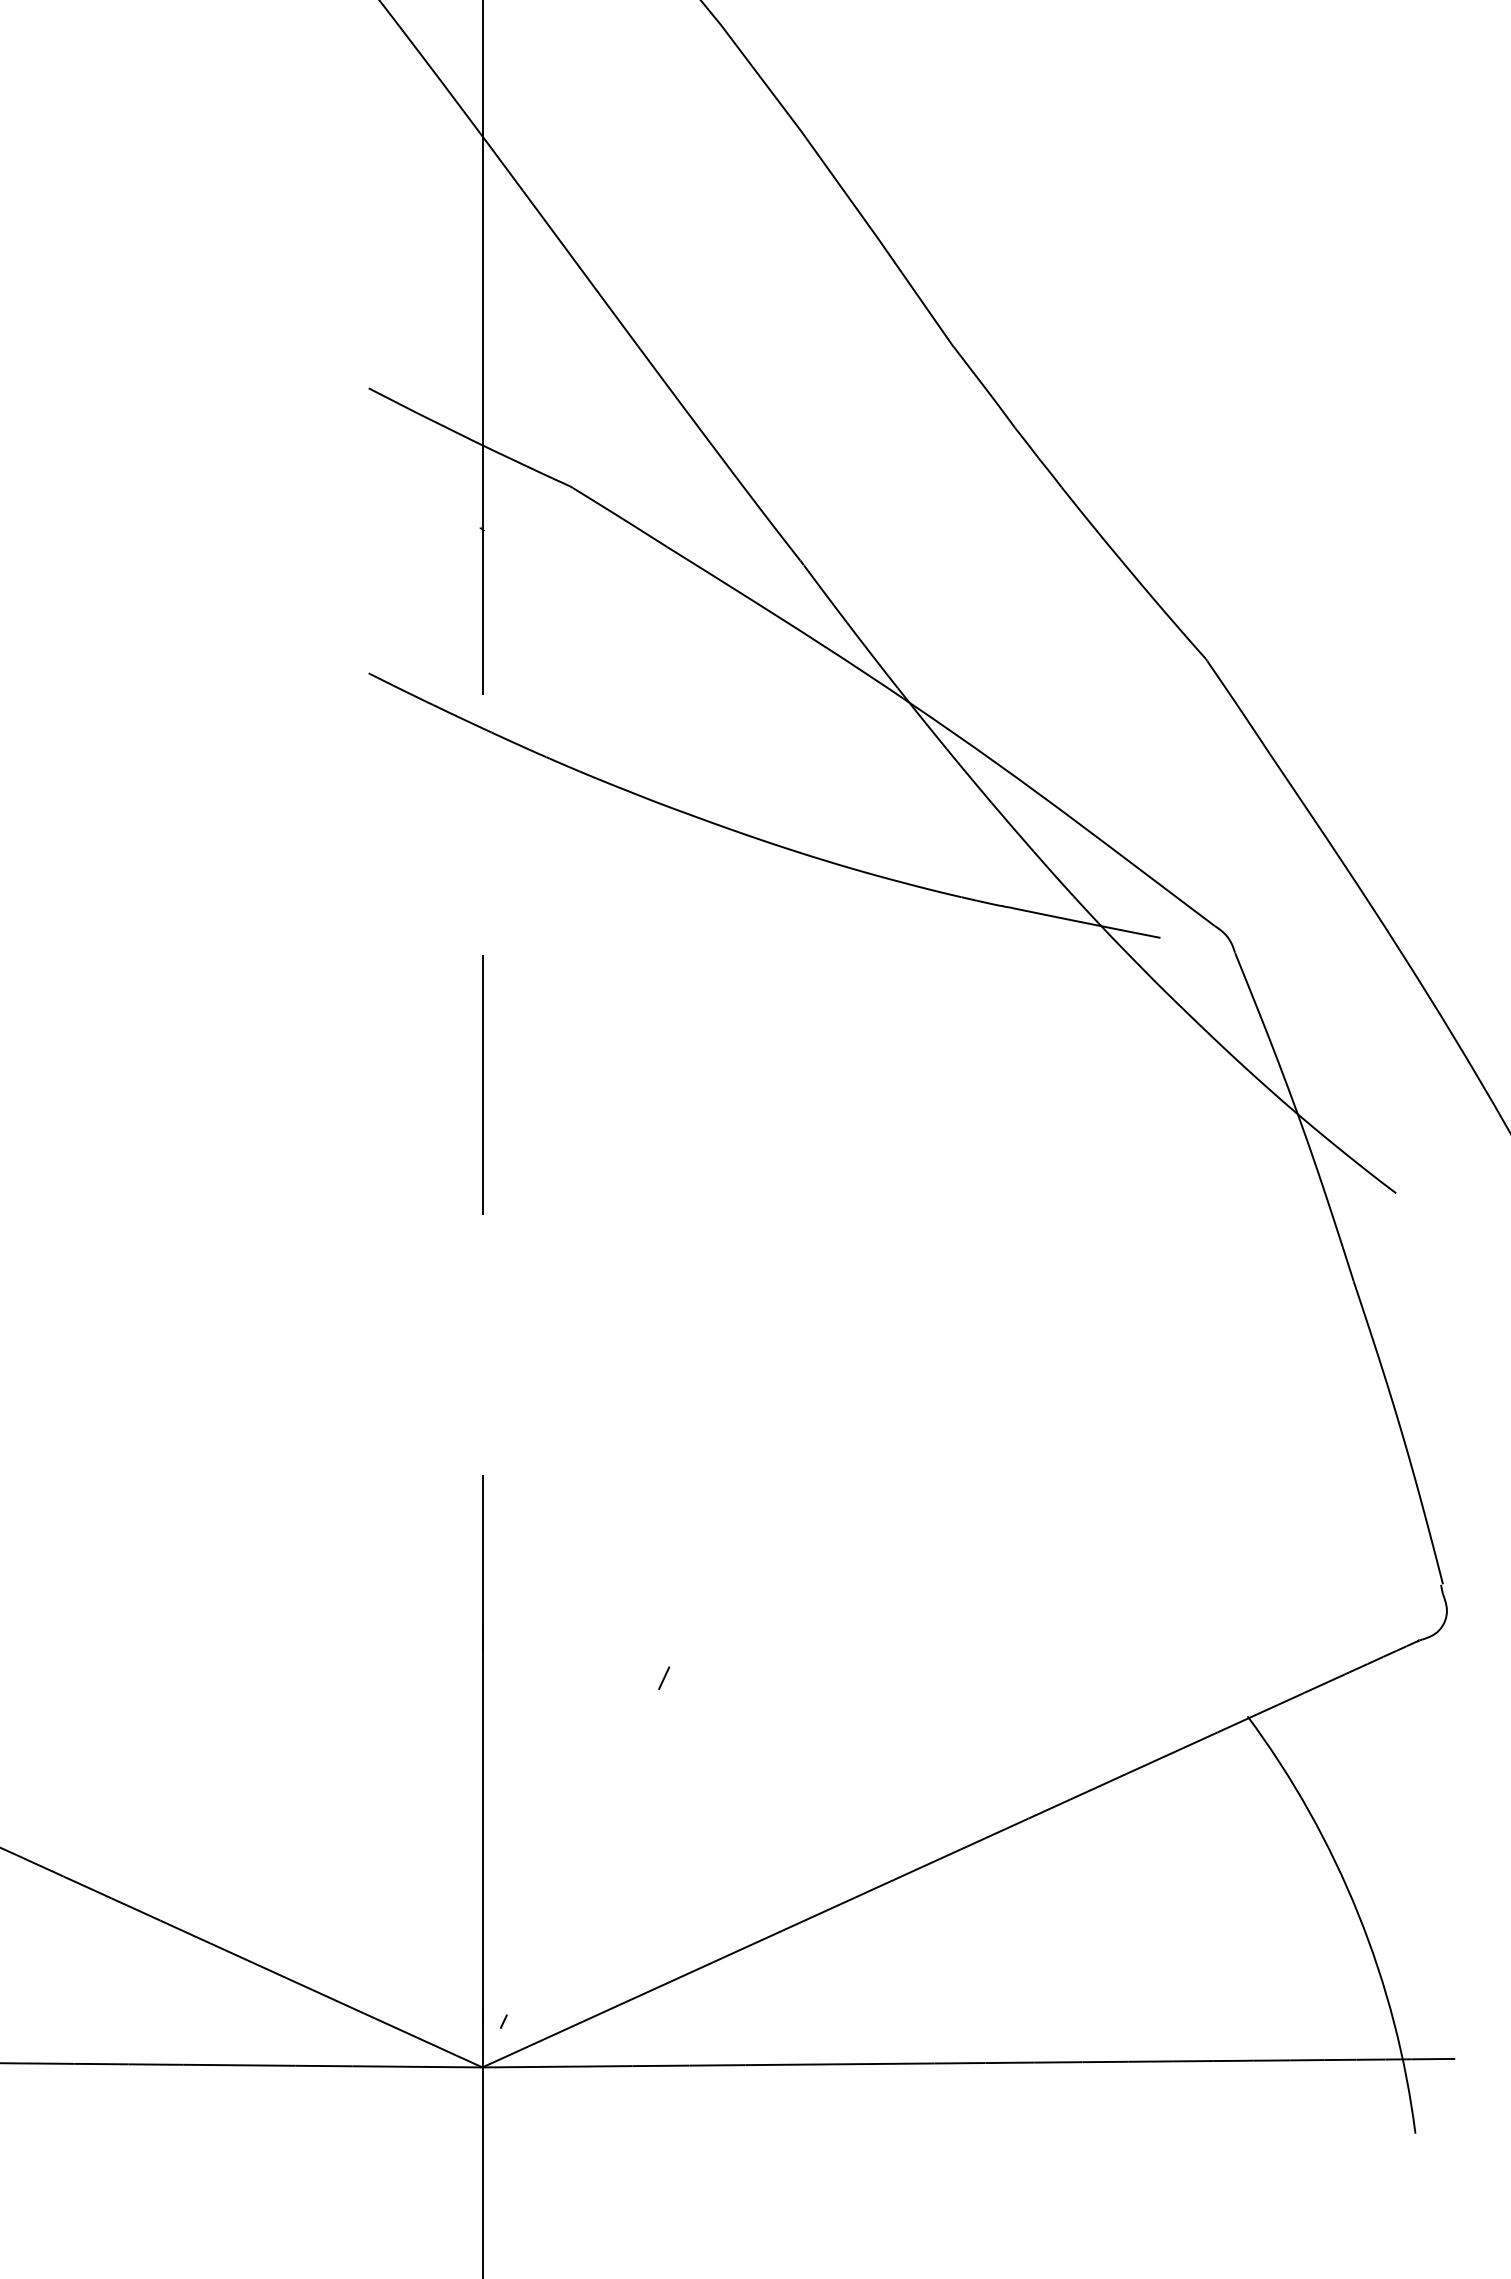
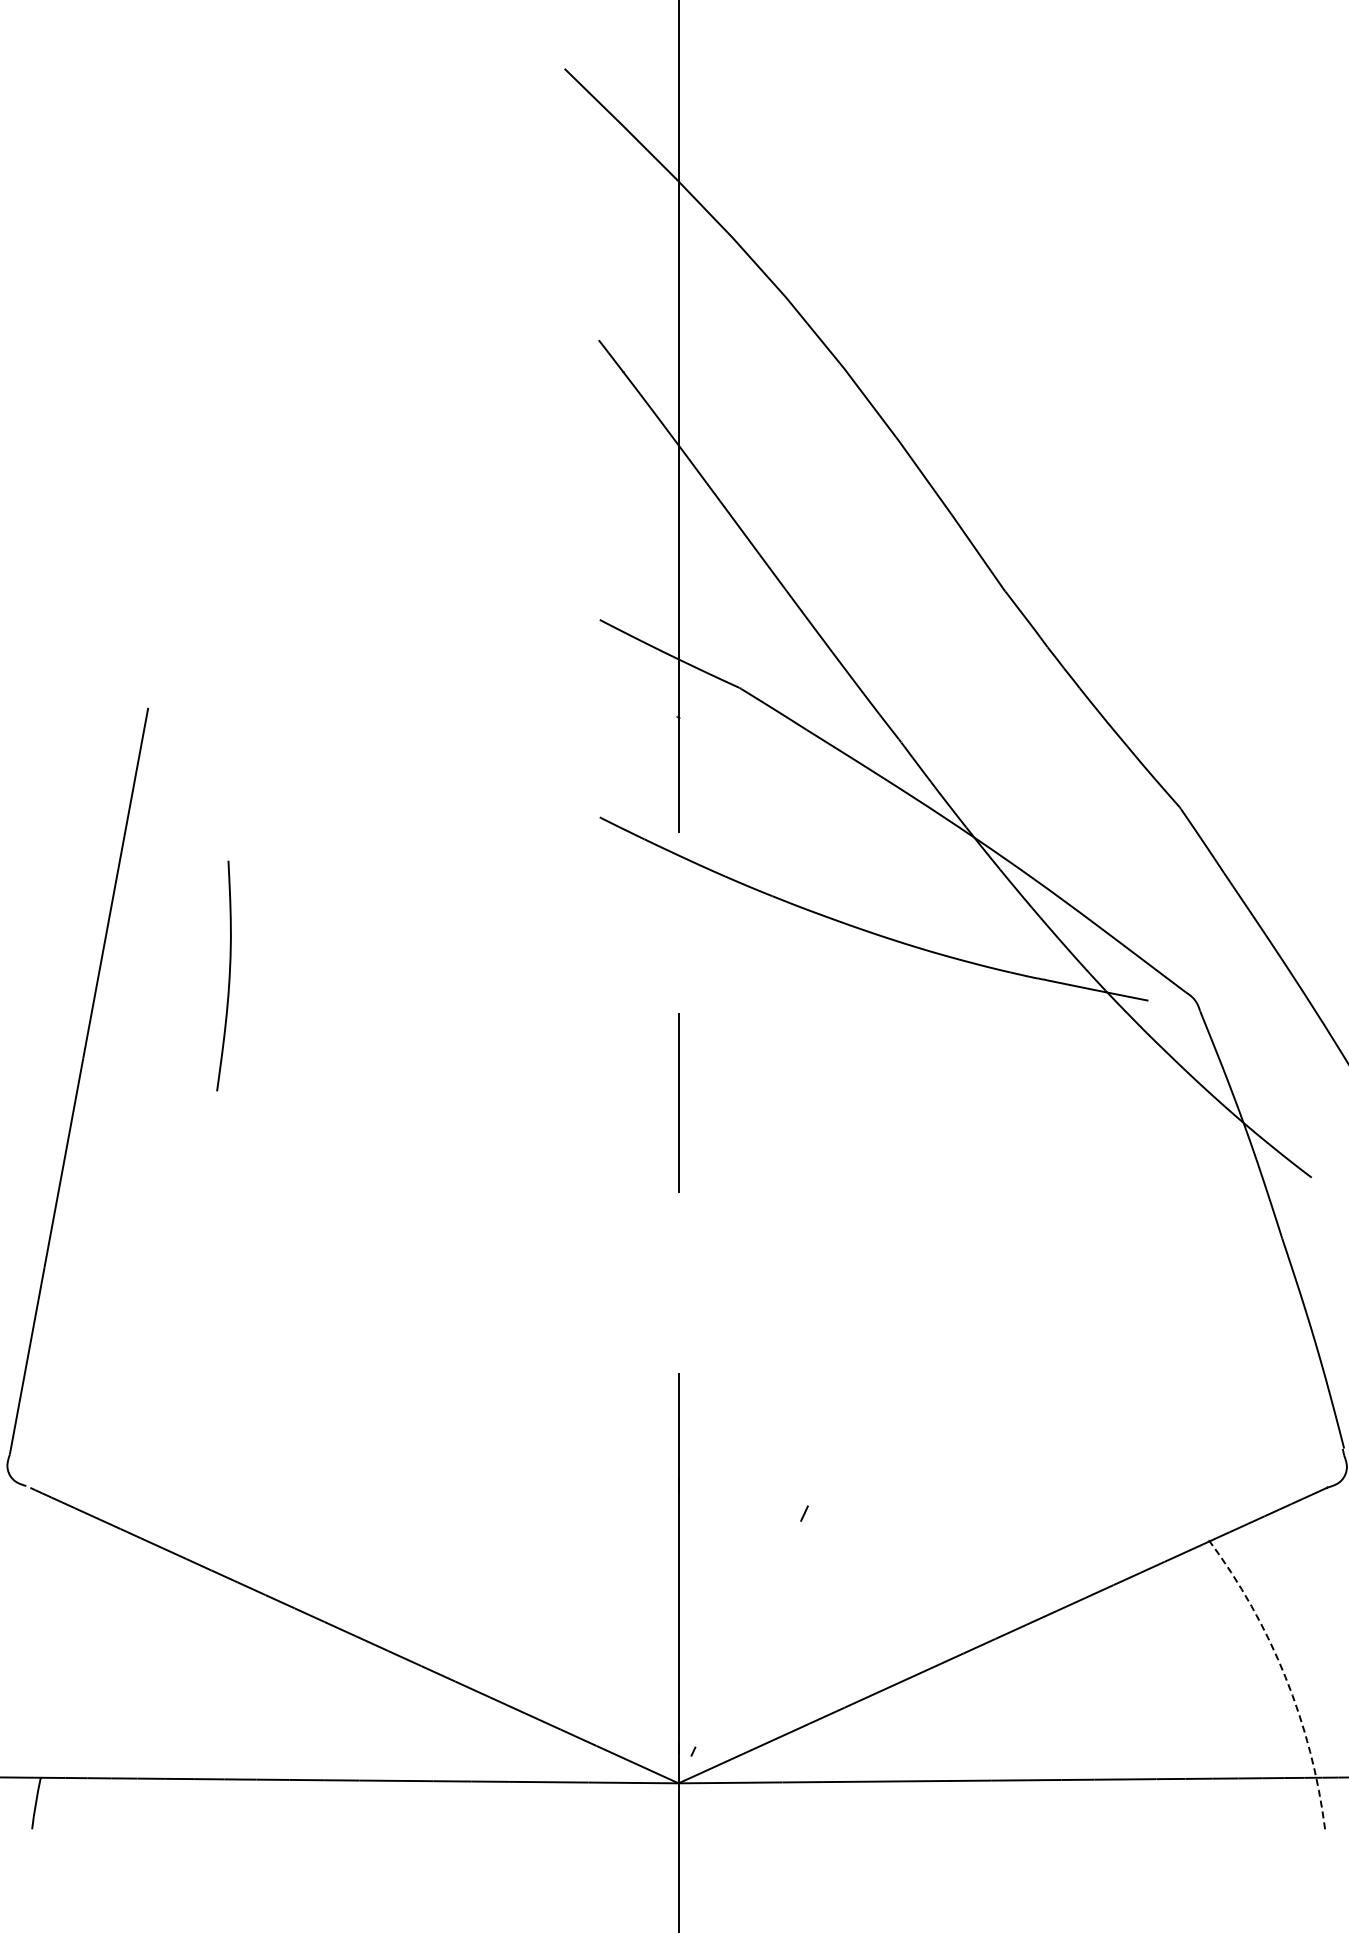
arc: (1358, 1914) -> (1285, 1677), solid -> dashed

